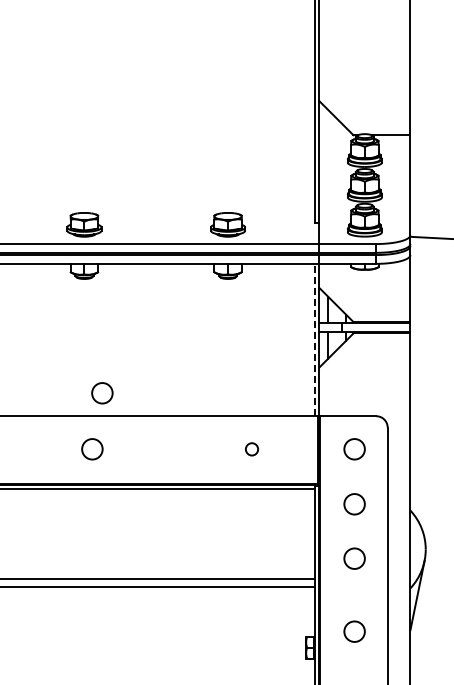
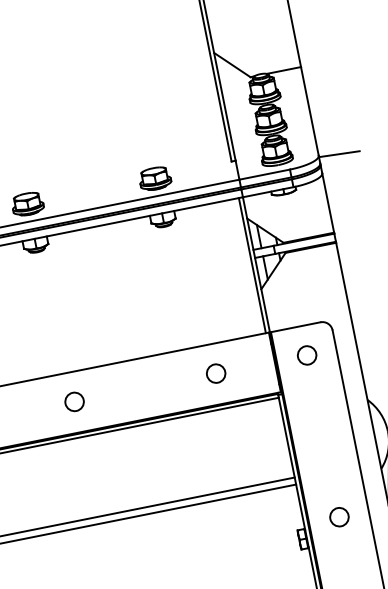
line: (314, 339) -> (252, 265), dashed -> solid
circle: (102, 393) -> (73, 350), removed
circle: (251, 449) -> (215, 373), size x1.67
circle: (354, 504) -> (316, 404), removed
circle: (354, 558) -> (326, 452), removed

